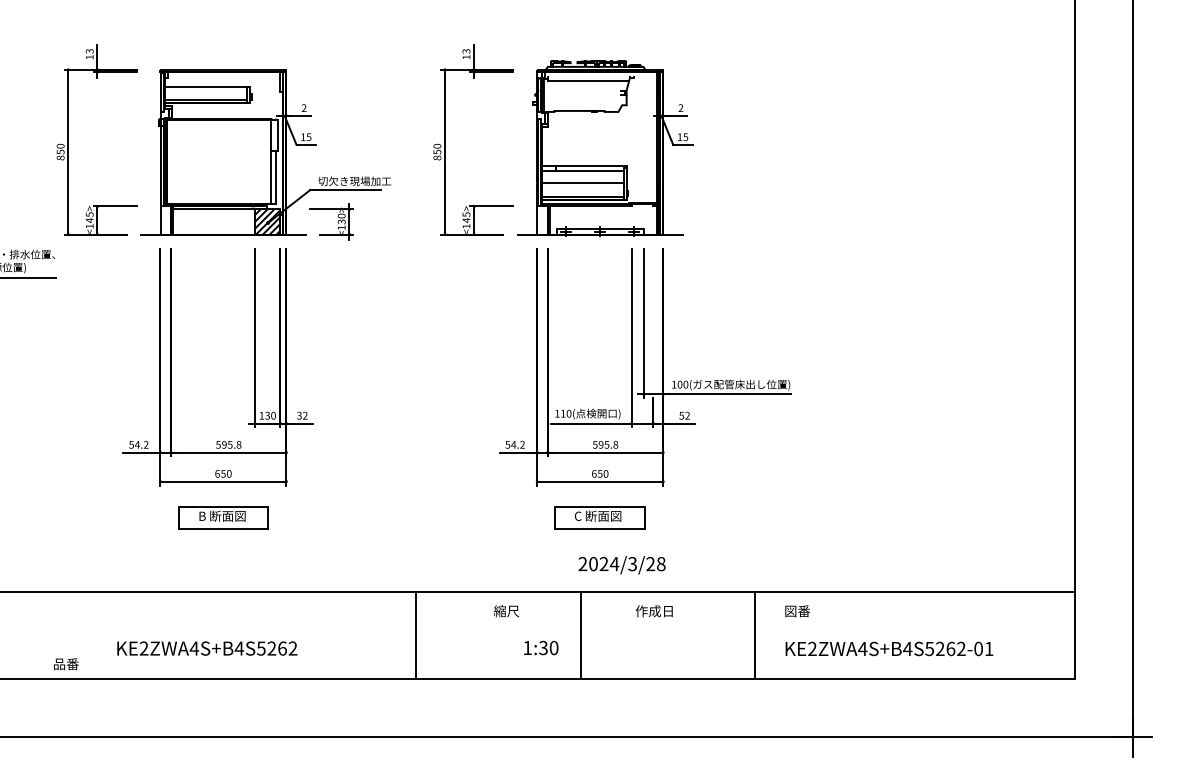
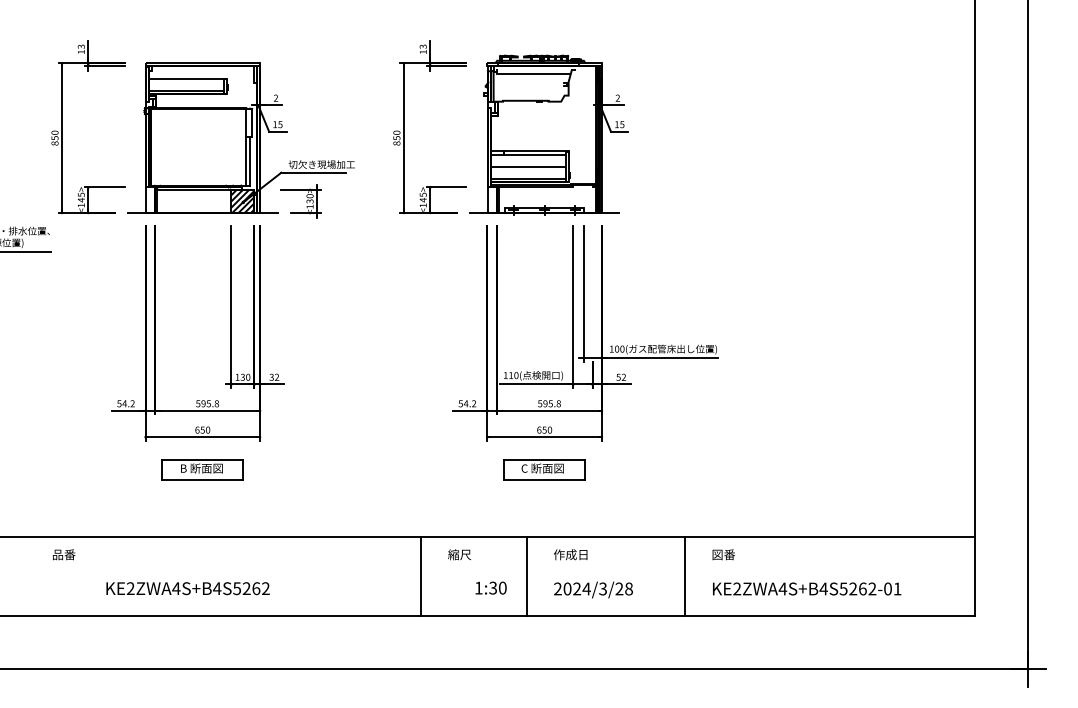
text: (622, 564) -> (593, 589), moved
text: (654, 610) -> (570, 554), moved
line: (416, 635) -> (421, 576), moved
text: (66, 663) -> (64, 554), moved

